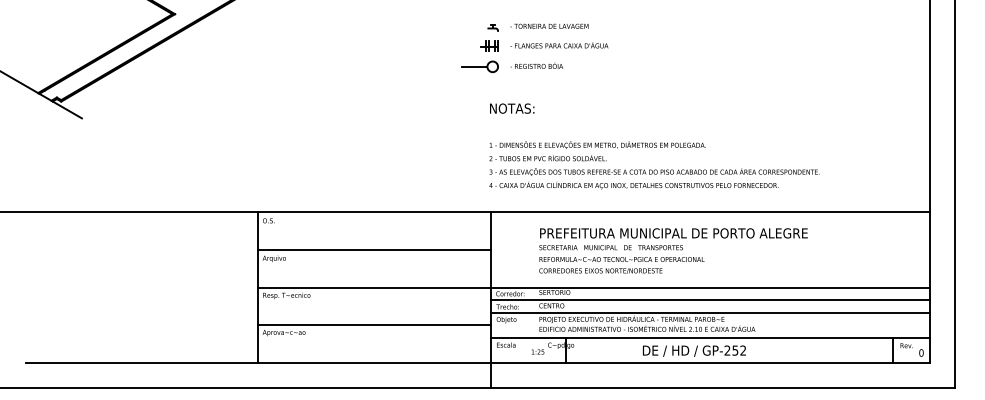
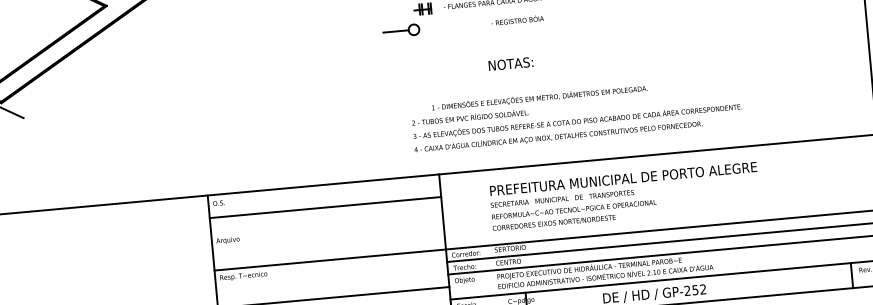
text: (536, 65) -> (517, 20), moved
part: (479, 66) -> (400, 30), moved
text: (512, 108) -> (511, 63), moved
text: (654, 172) -> (577, 122), moved
line: (374, 249) -> (325, 207), moved

